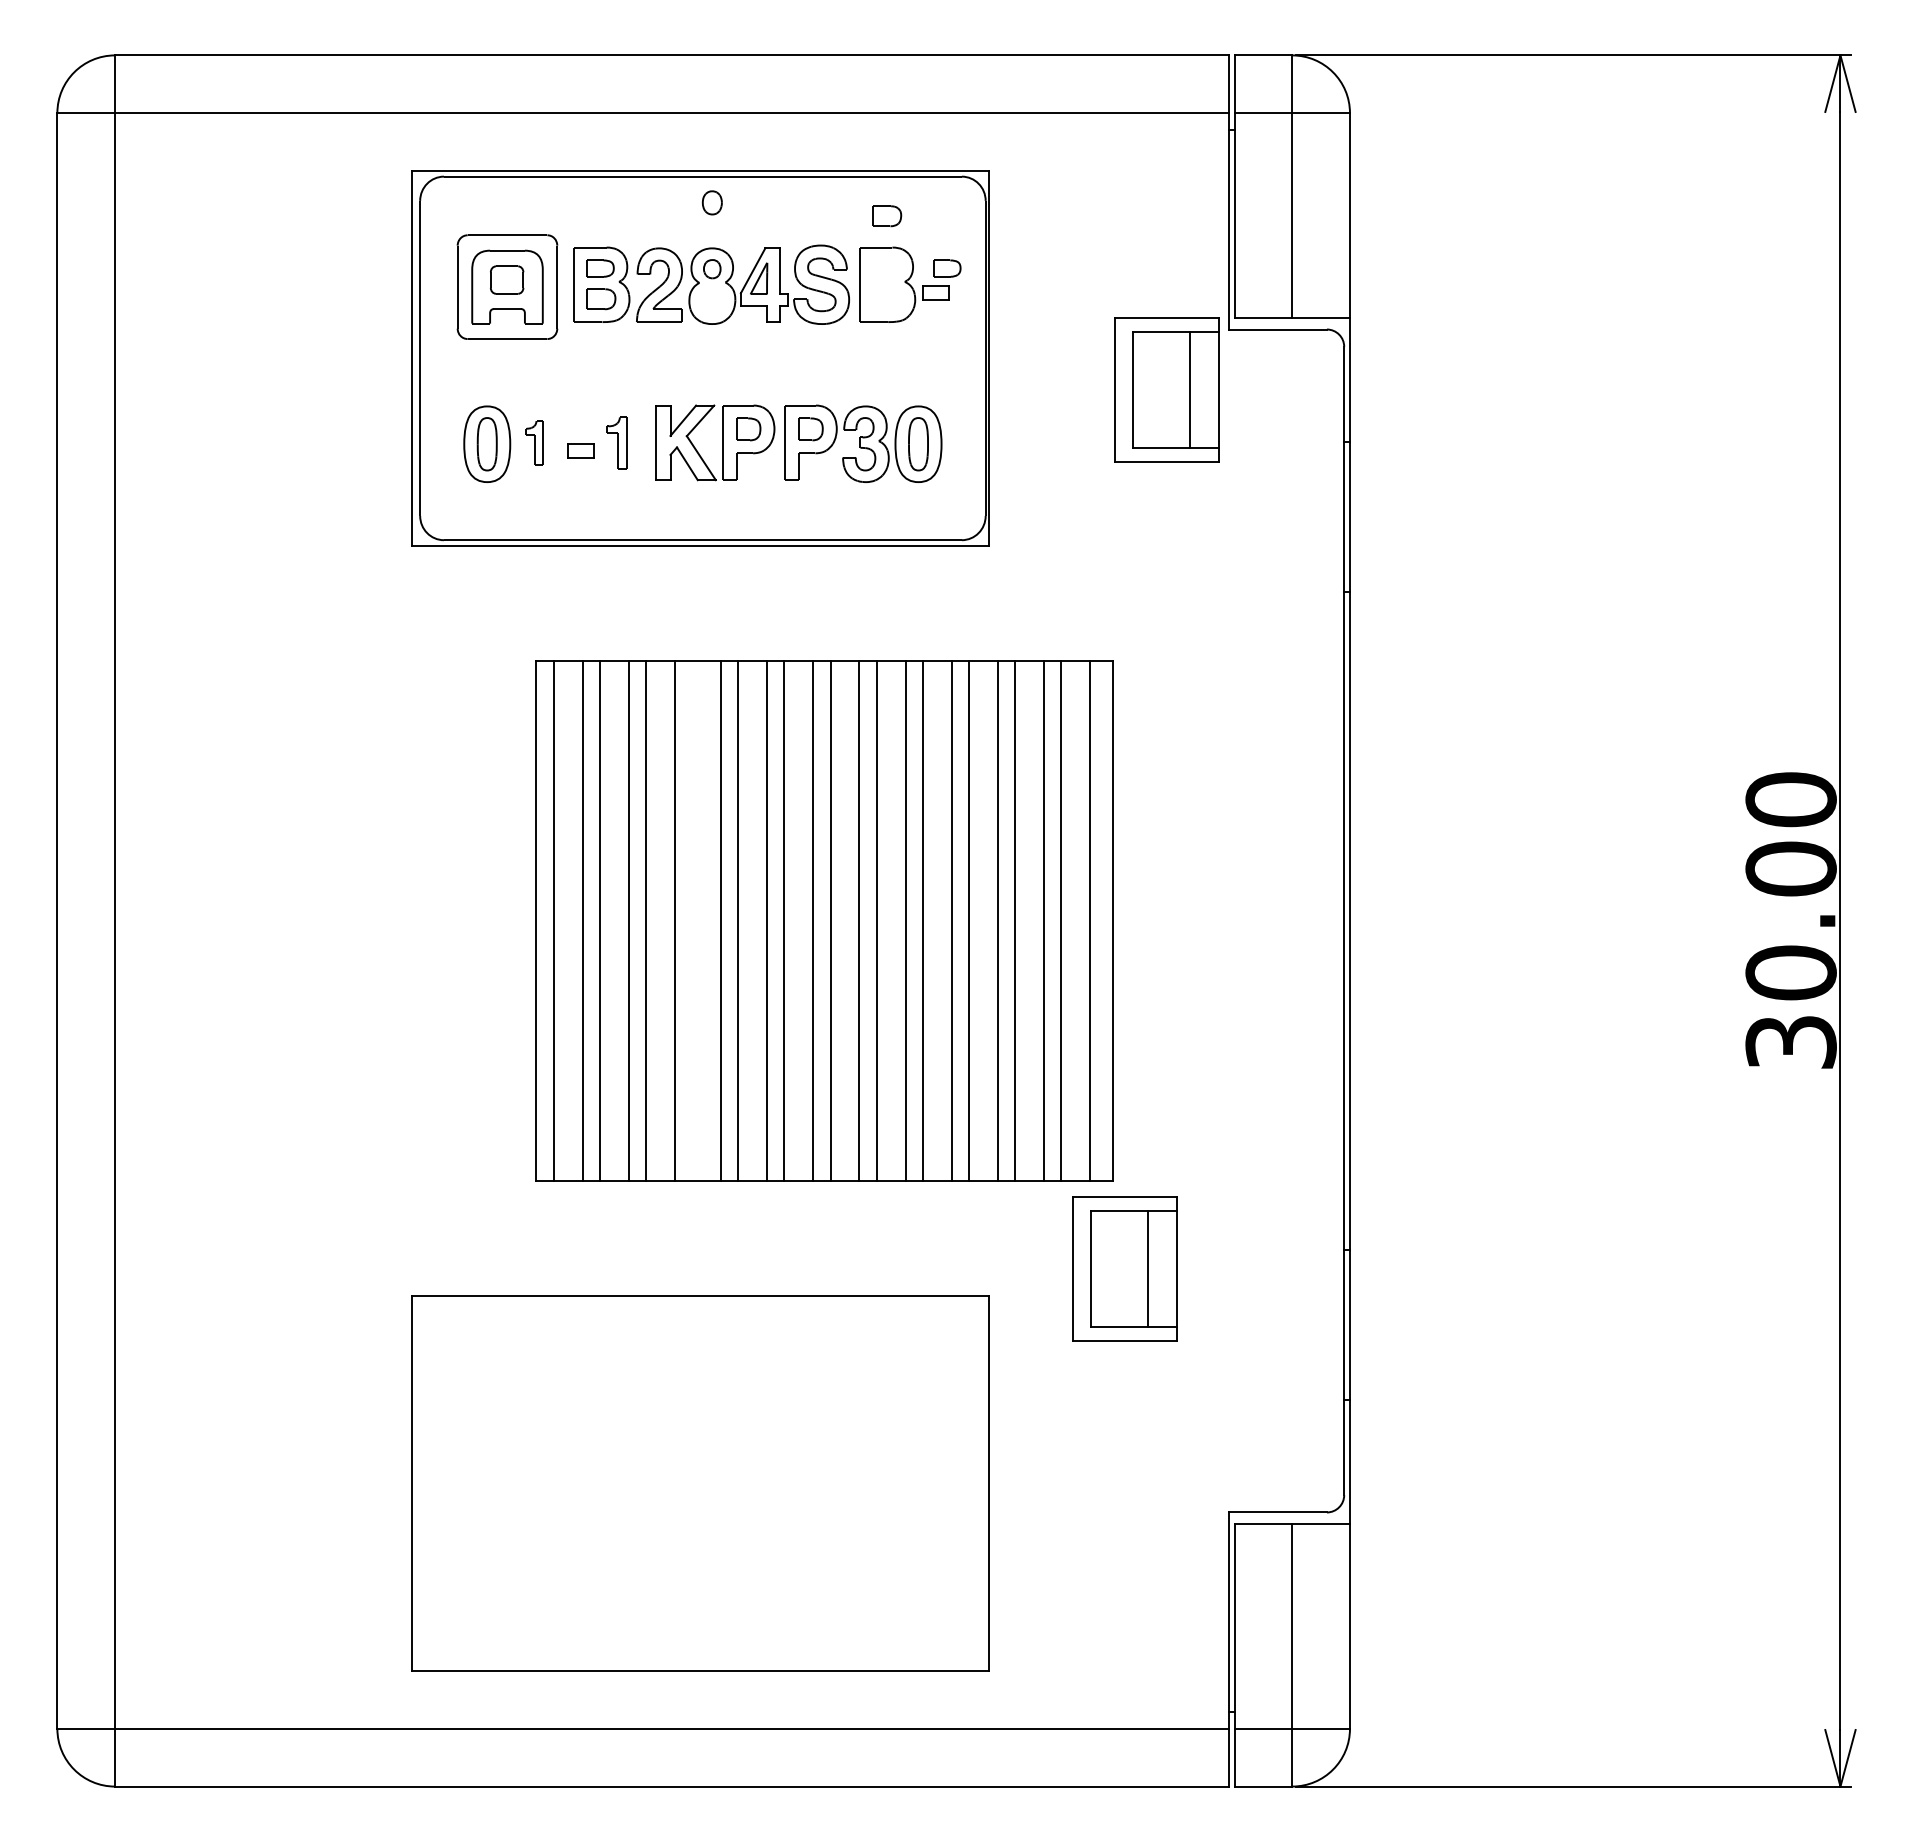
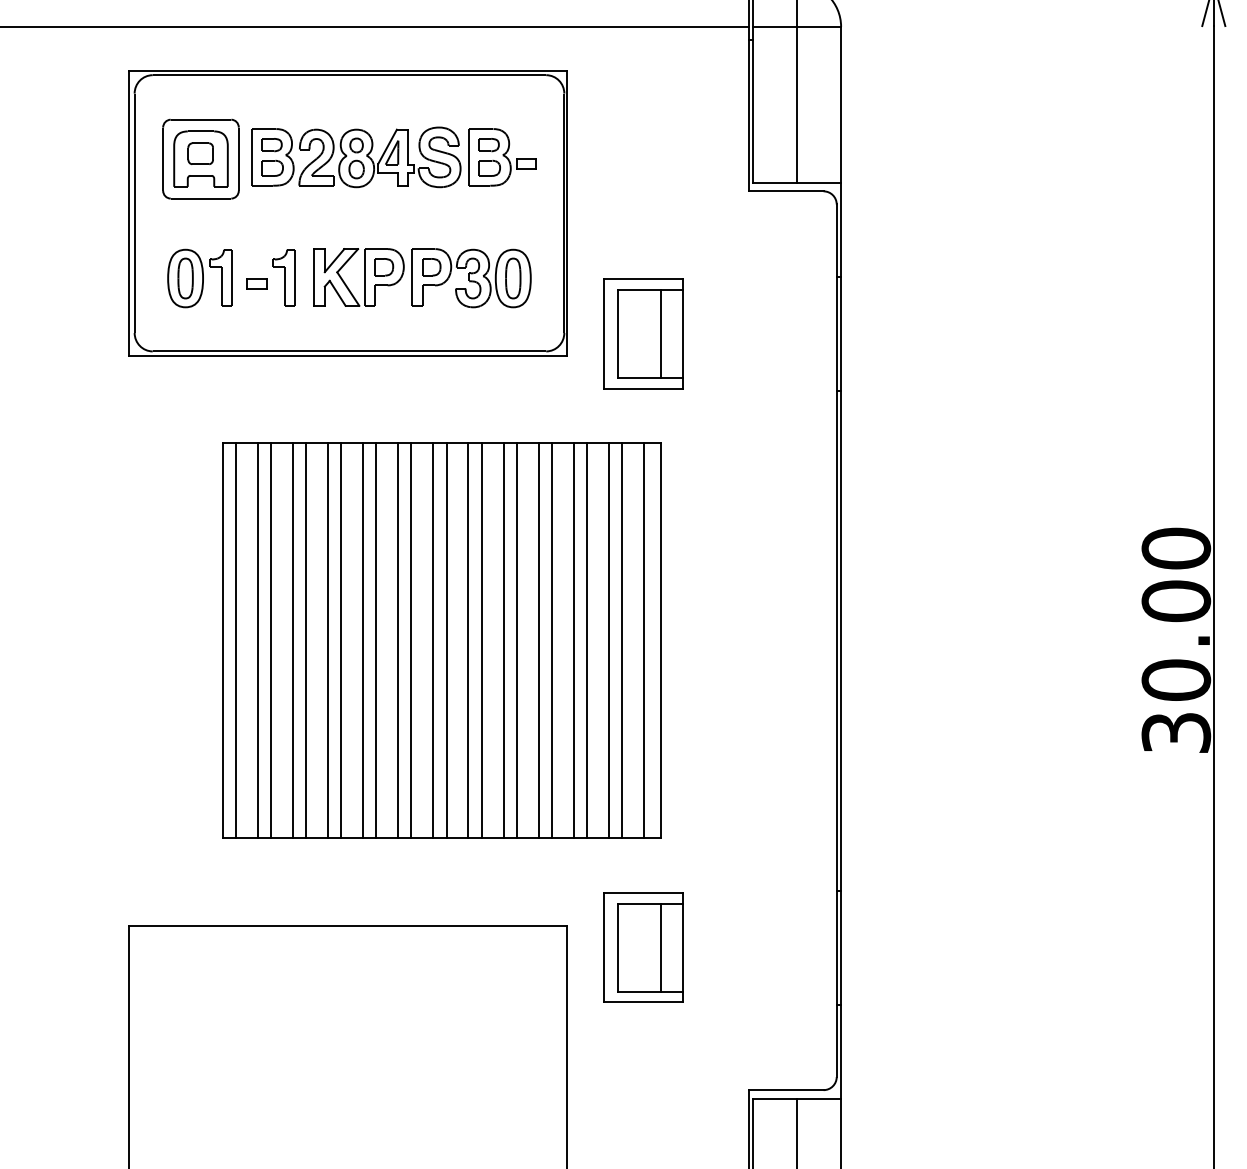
part: (711, 202) -> (356, 169), moved
part: (887, 216) -> (489, 168), moved
part: (947, 268) -> (488, 144), moved
part: (1166, 389) -> (643, 333), moved
part: (534, 442) -> (221, 277), size x1.67
part: (617, 442) -> (284, 277), size x1.43
line: (692, 920) -> (341, 640), added
part: (1124, 1268) -> (643, 947), moved

